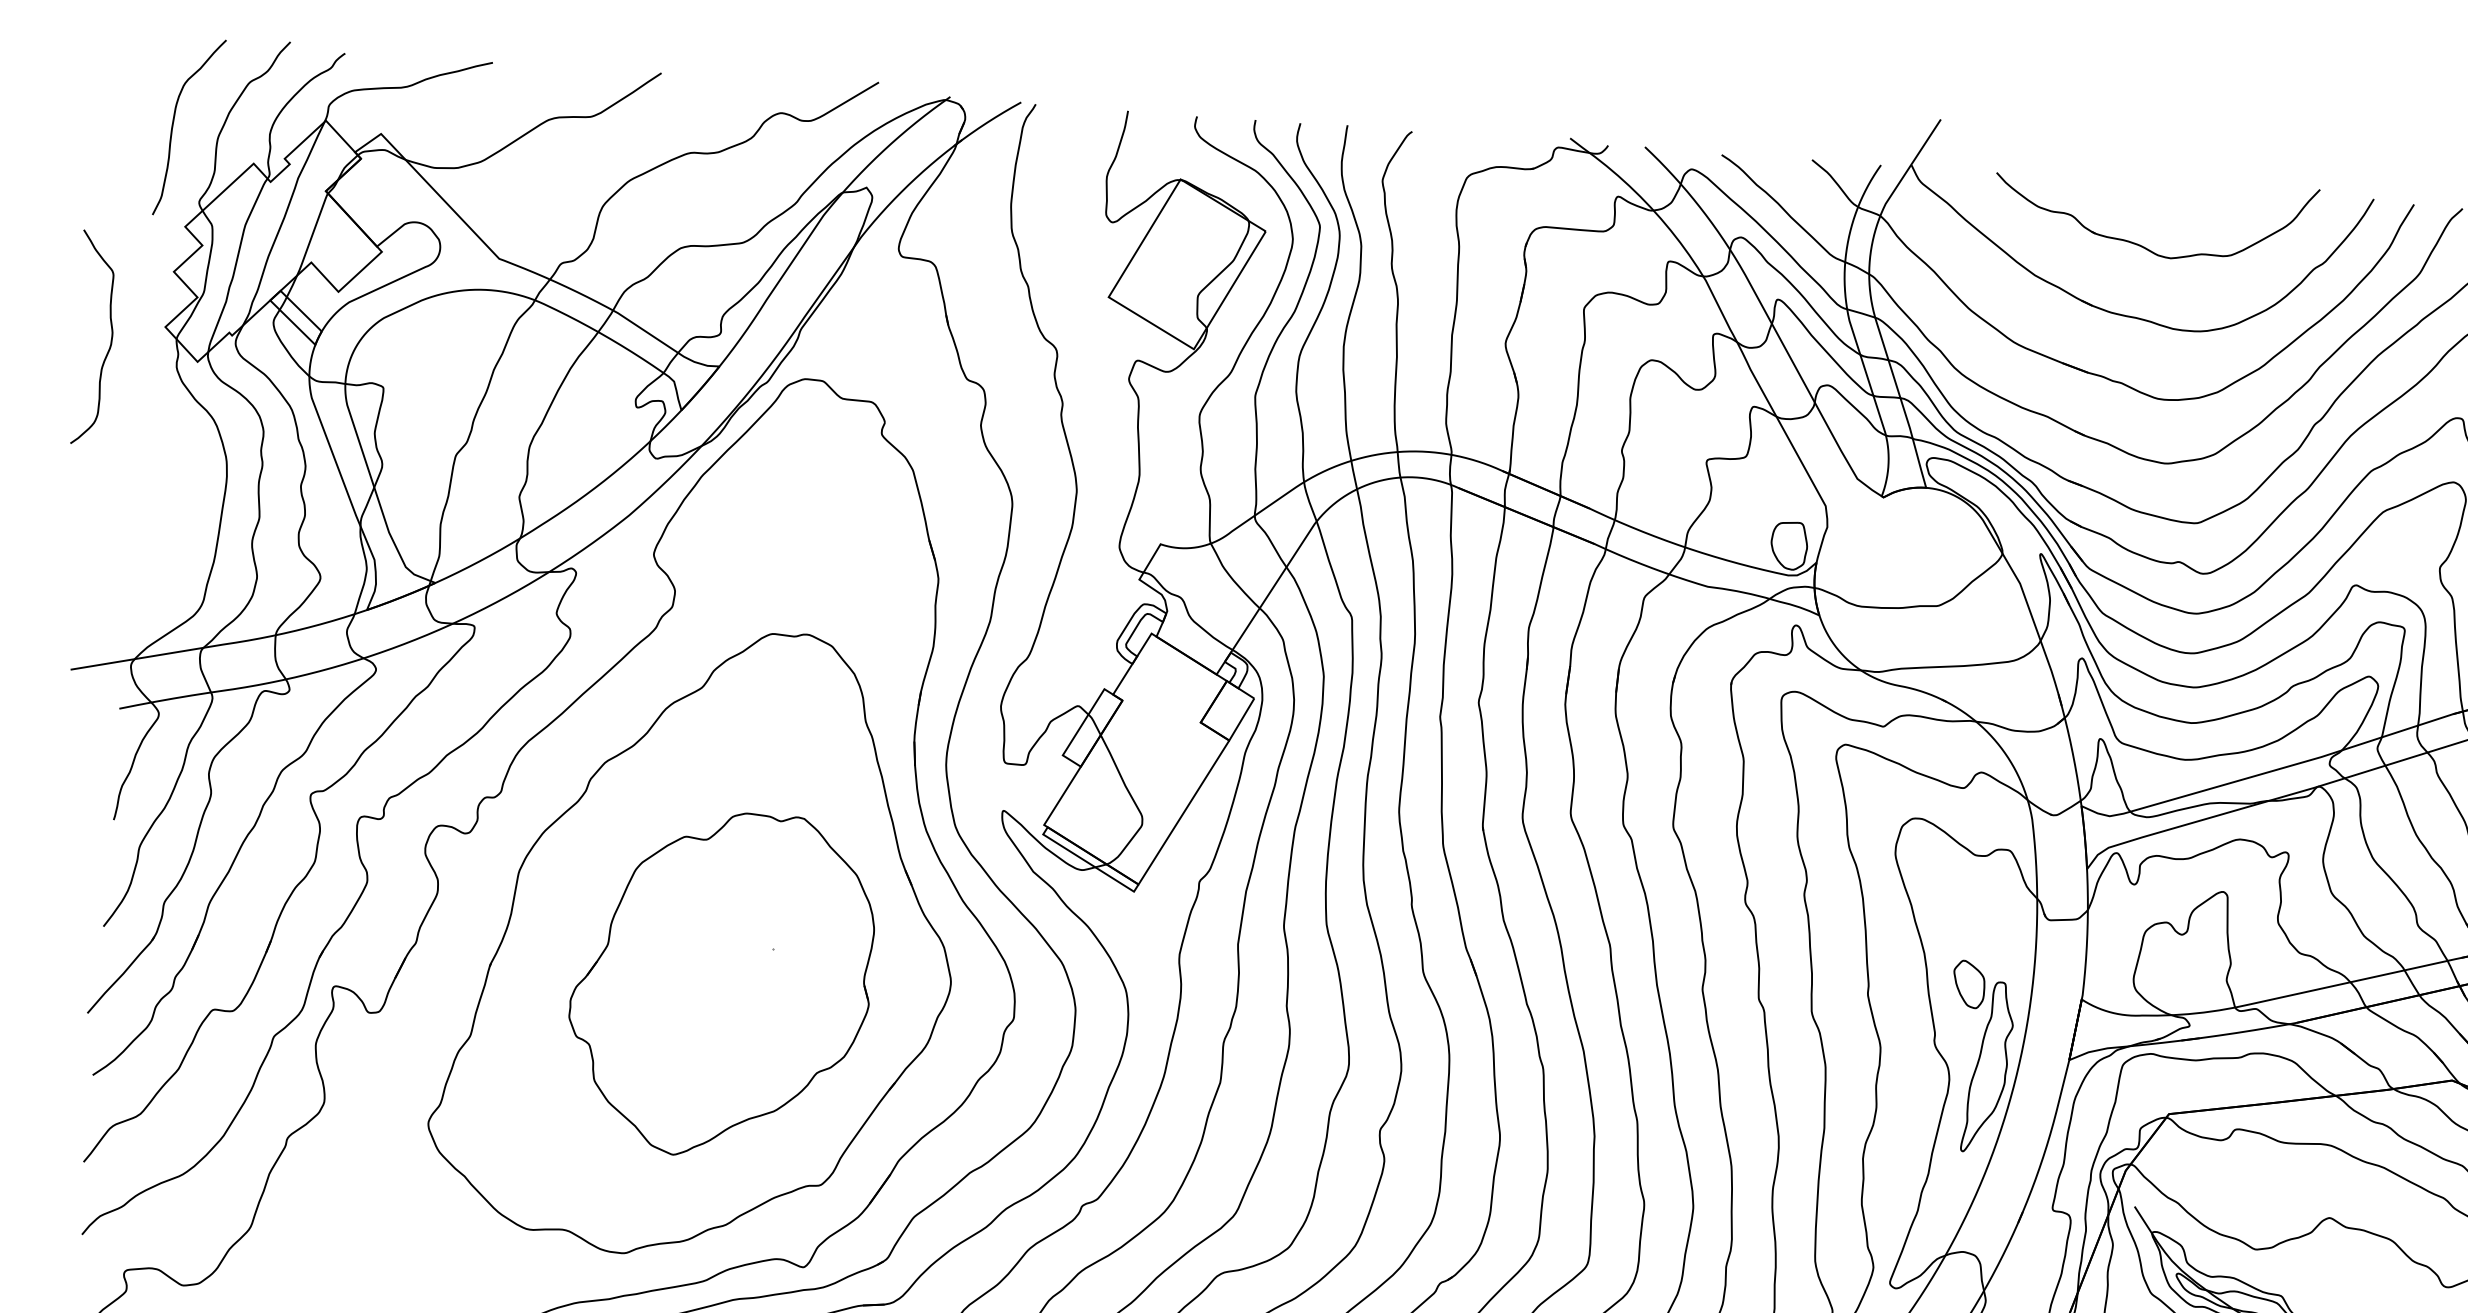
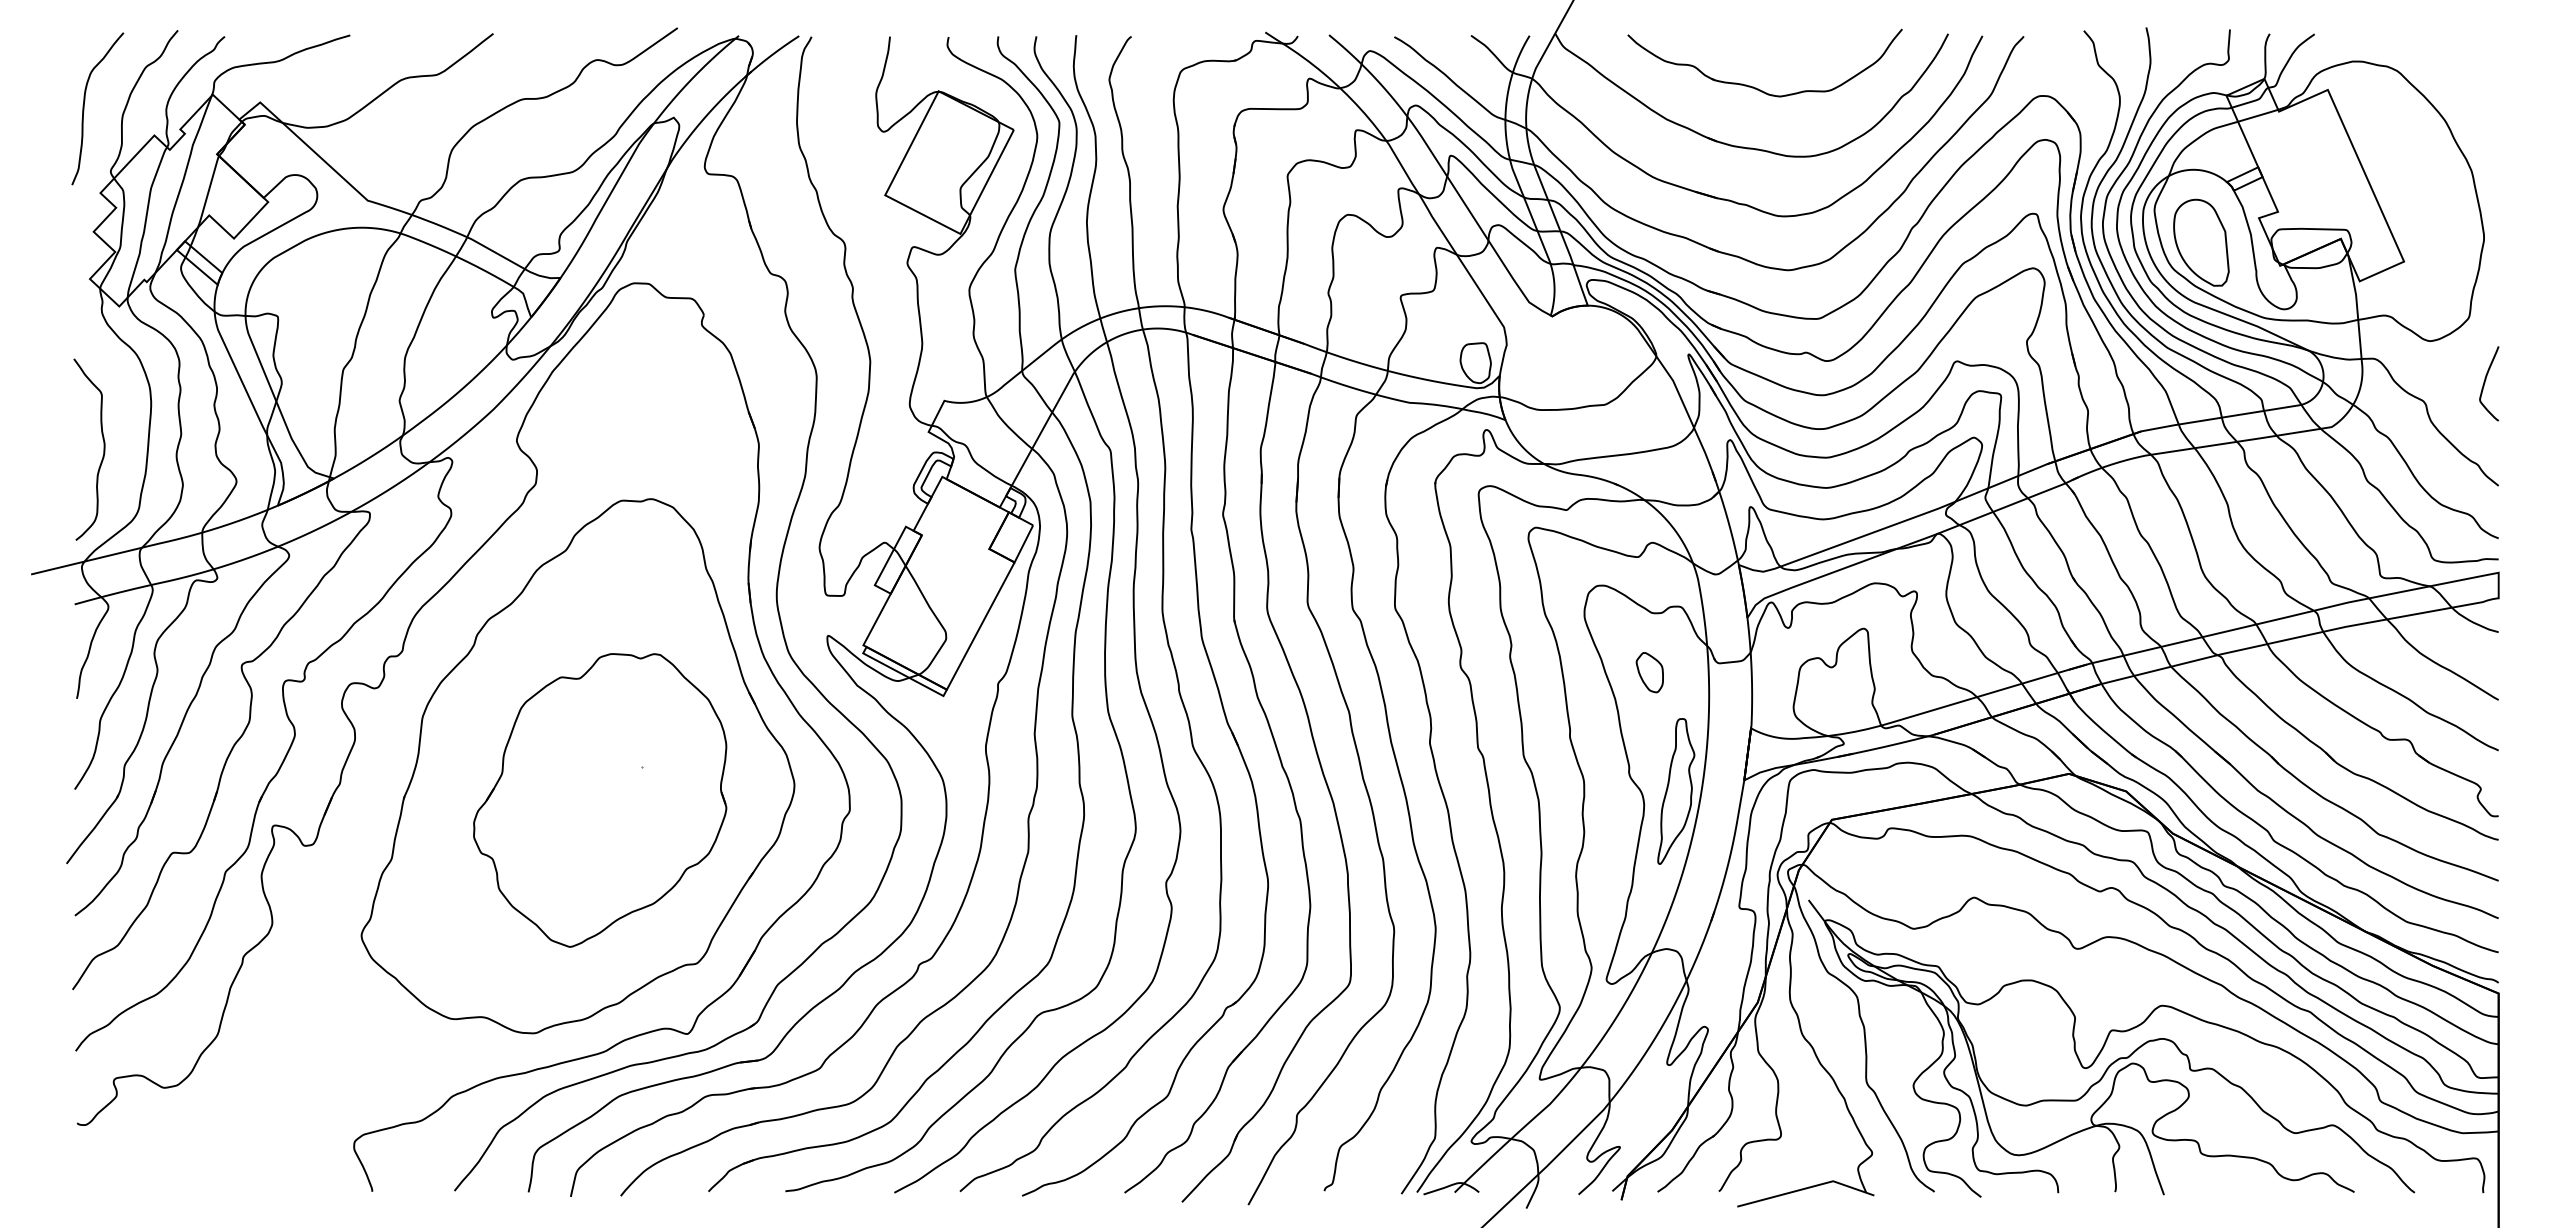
curve: (110, 338) -> (103, 449), moved
part: (1968, 984) -> (1649, 672), moved

